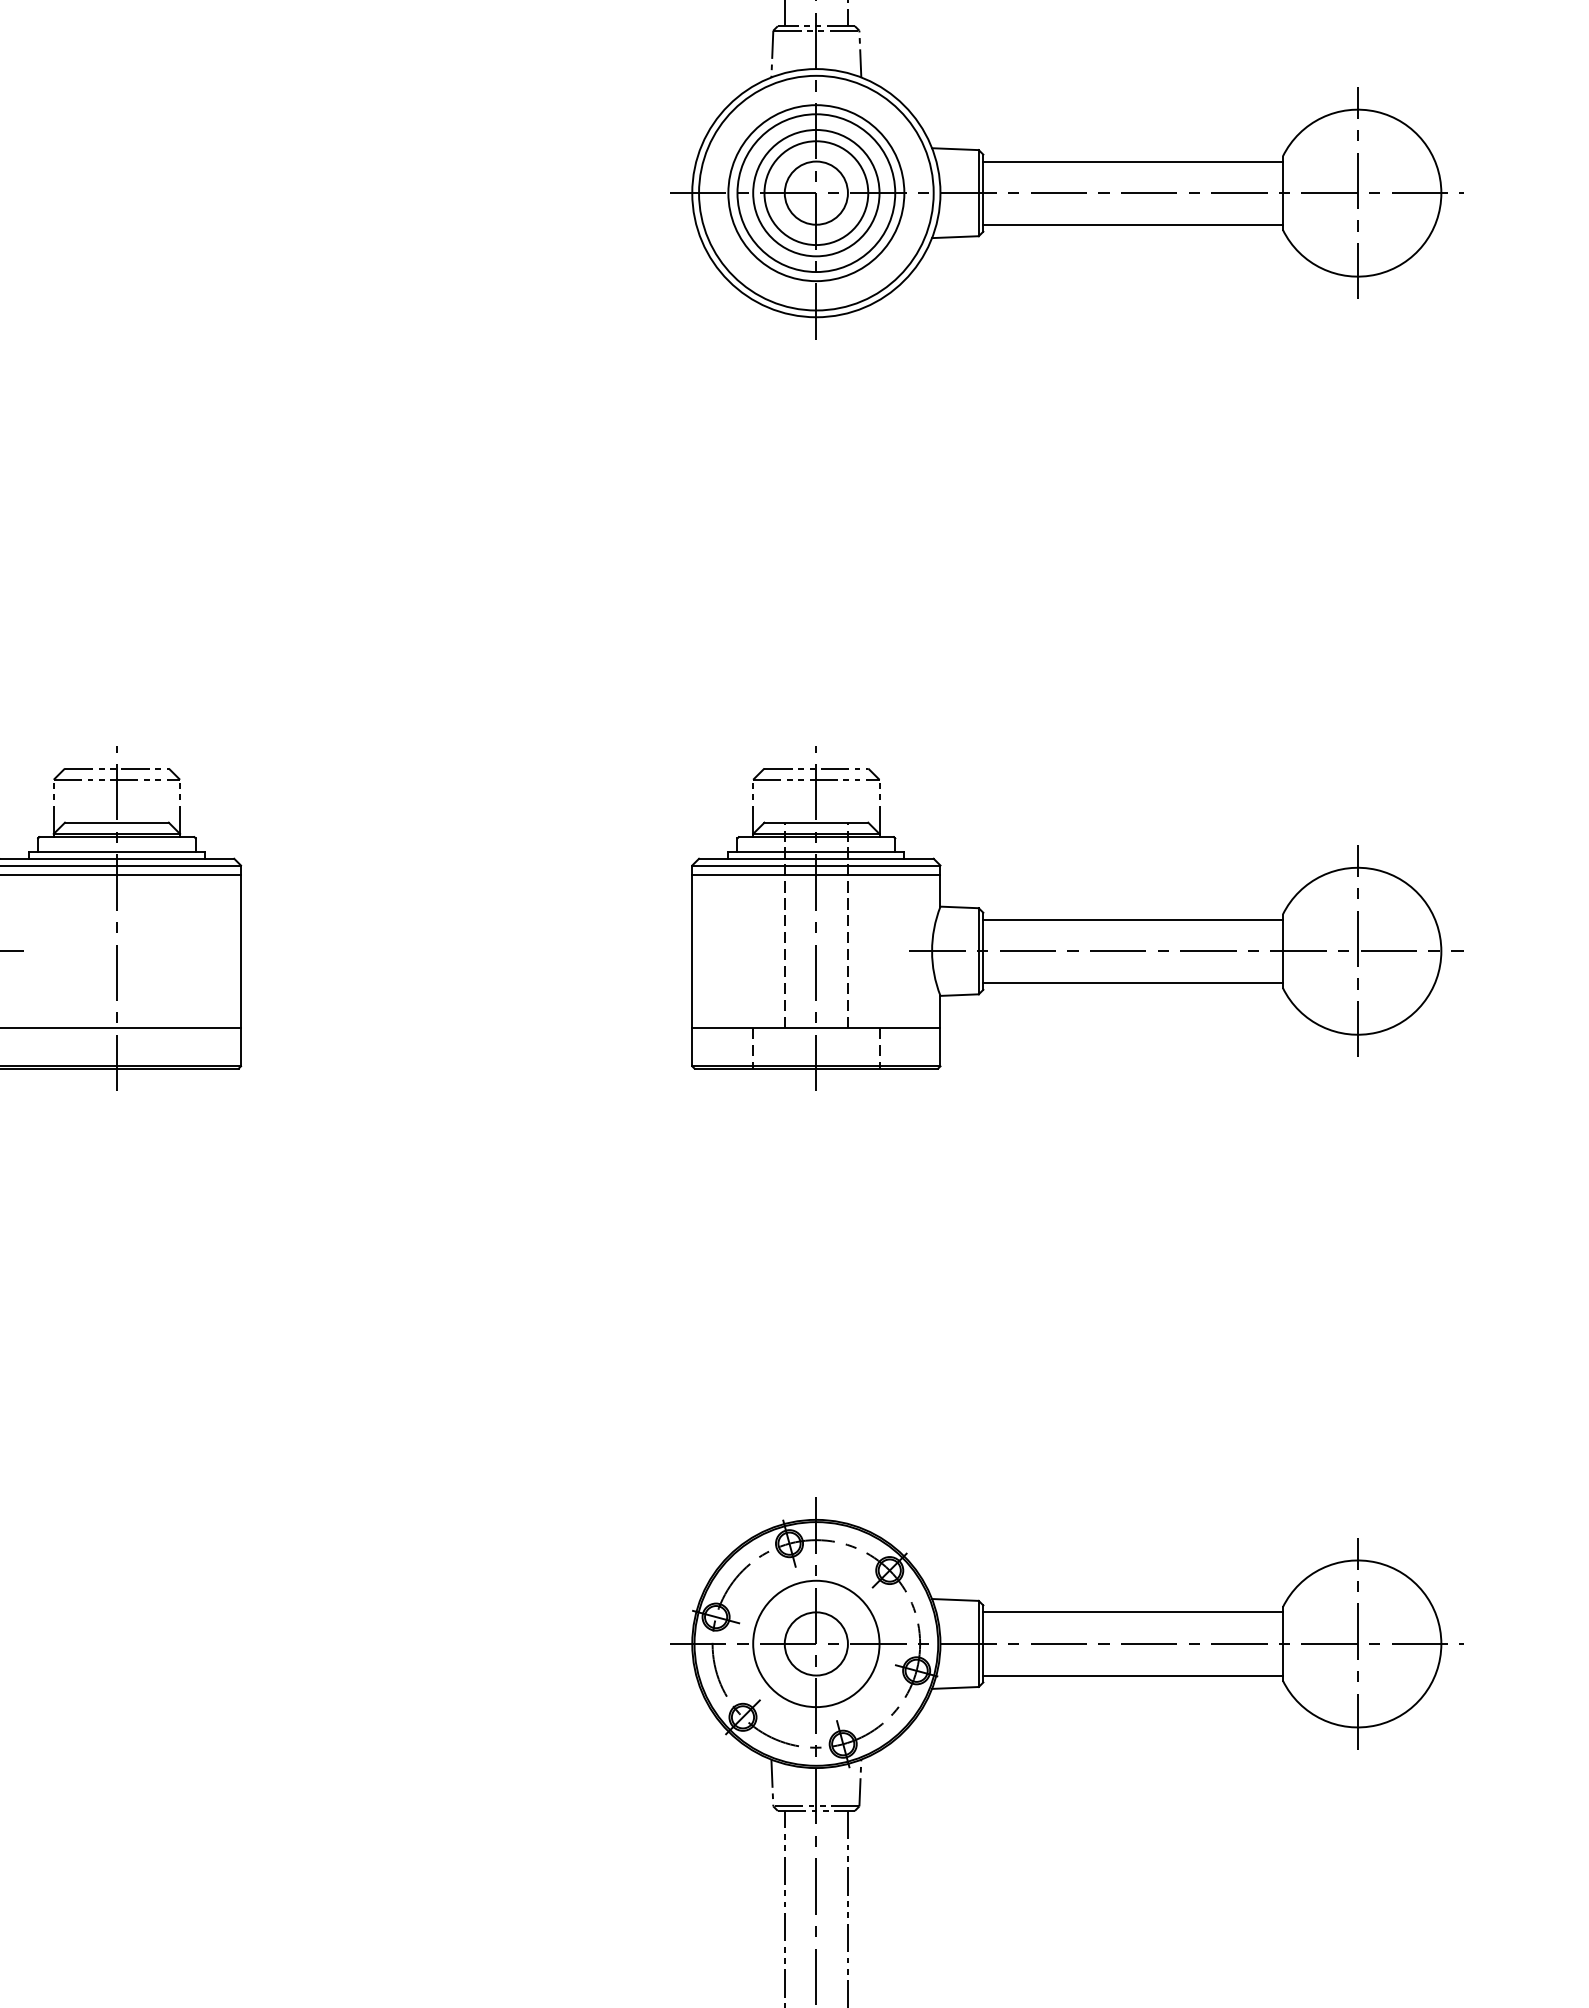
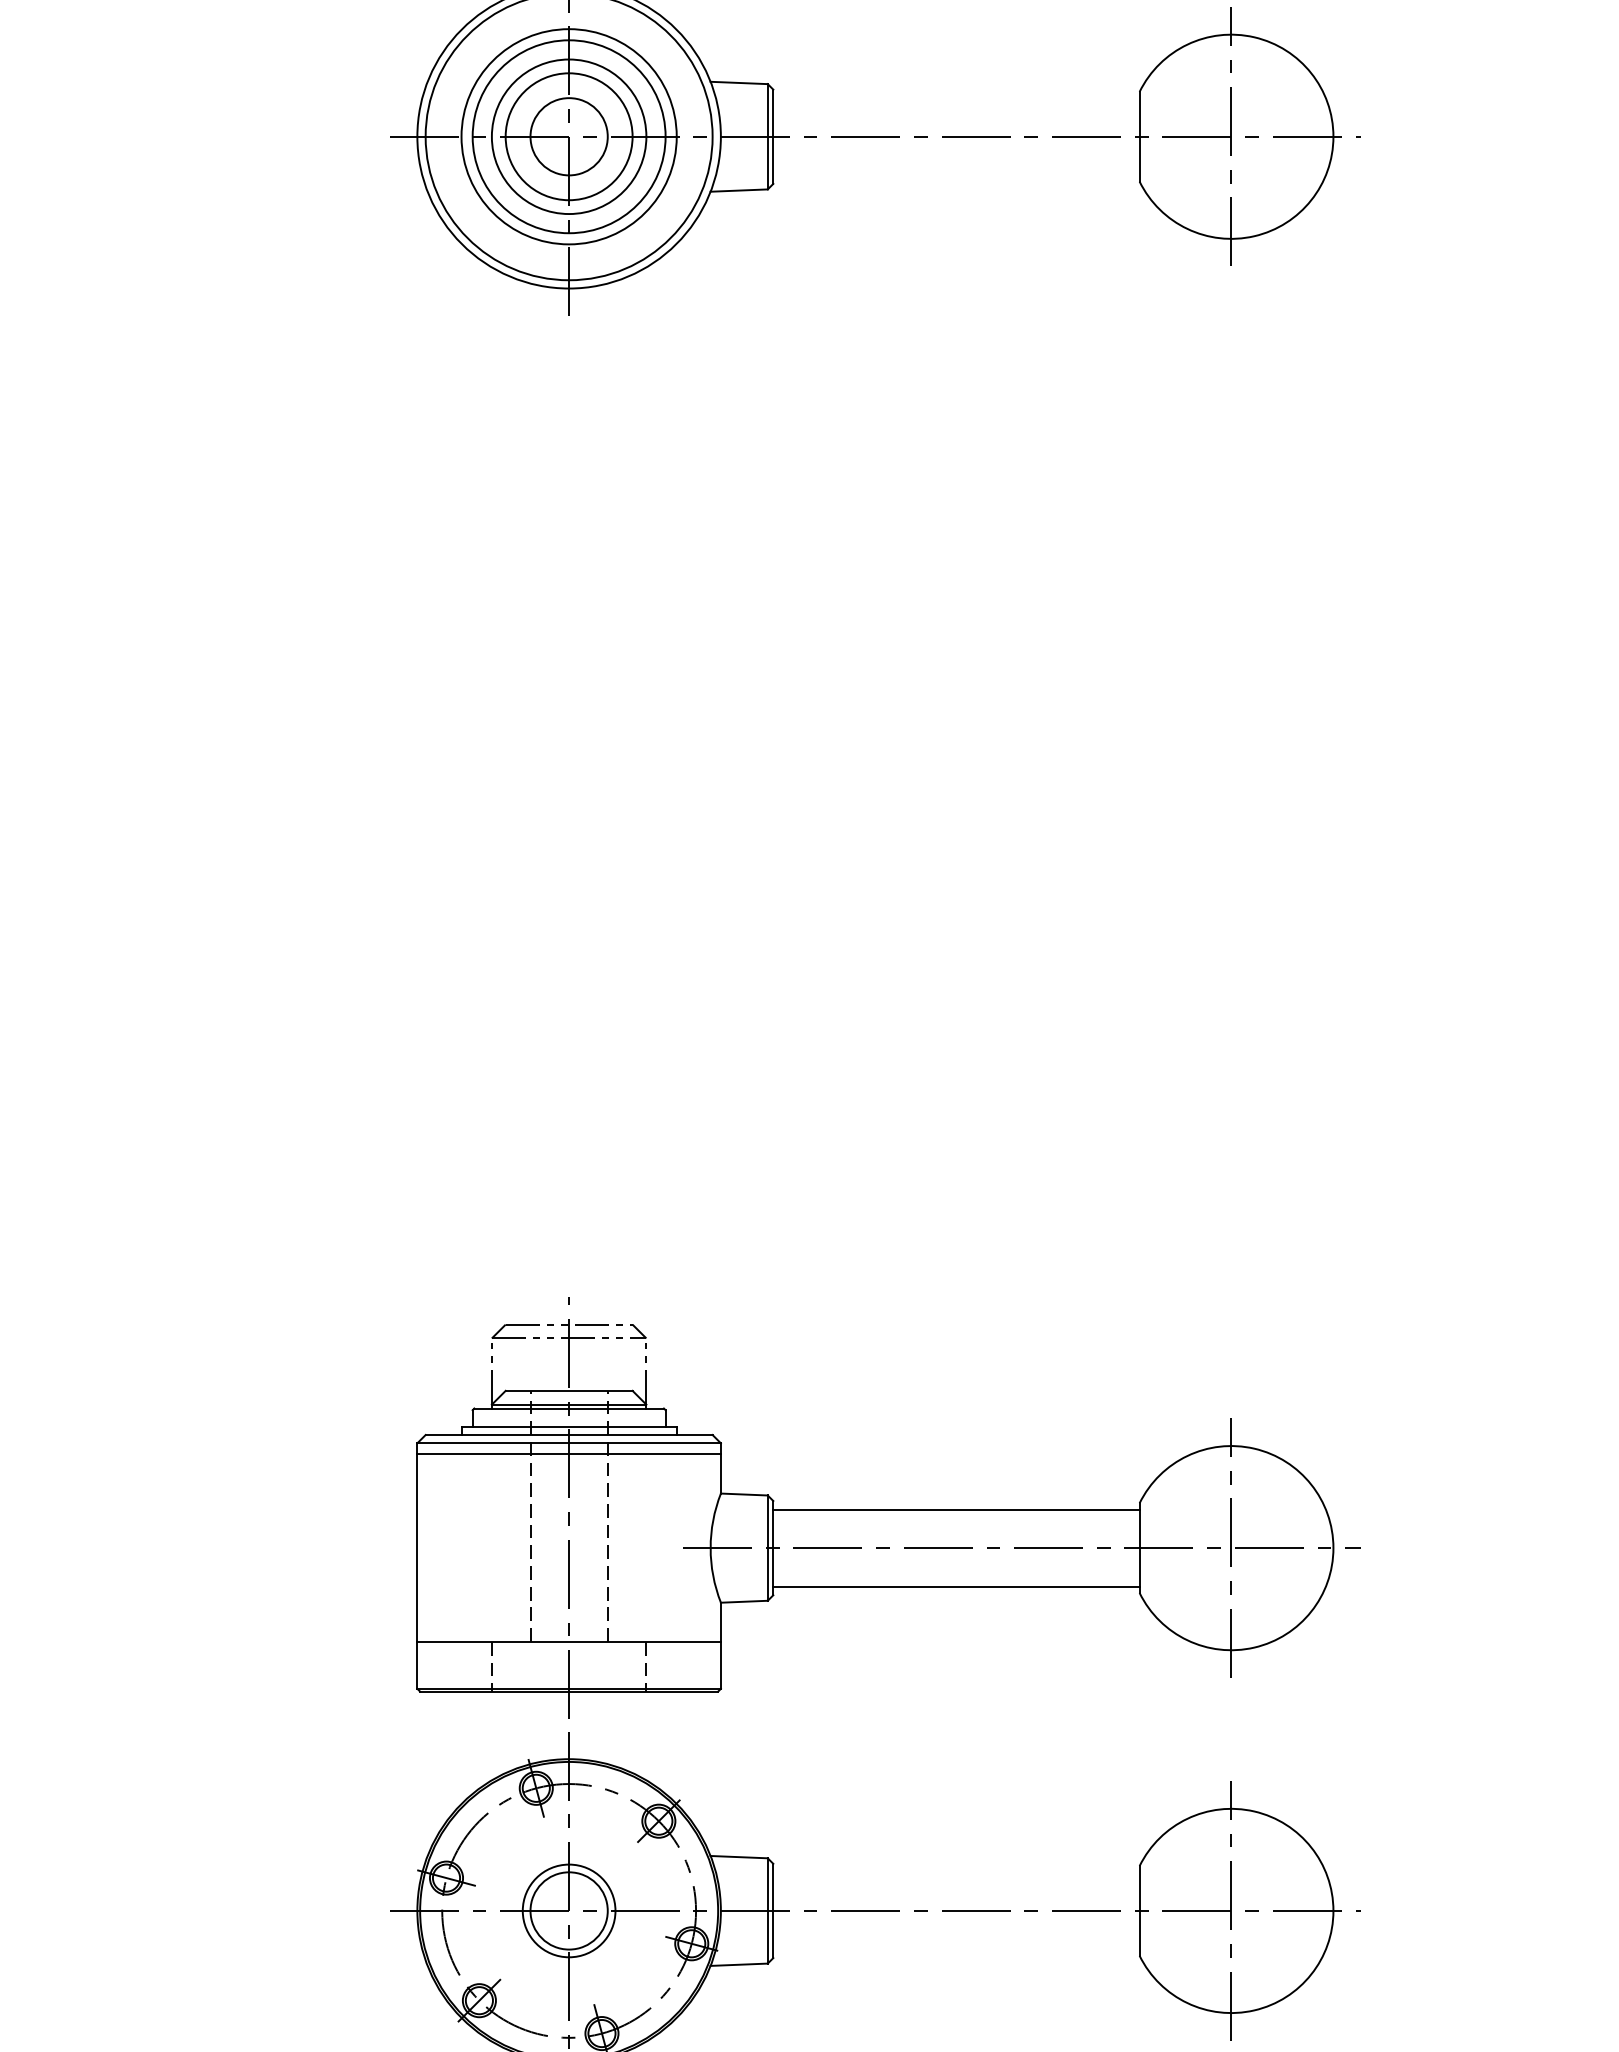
line: (1132, 161) -> (955, 98), removed
line: (1132, 224) -> (955, 175), removed
part: (1077, 918) -> (888, 1508), moved
line: (1132, 1612) -> (955, 1872), removed
circle: (816, 1643) -> (569, 1910), size x0.6
line: (1132, 1675) -> (955, 1949), removed

